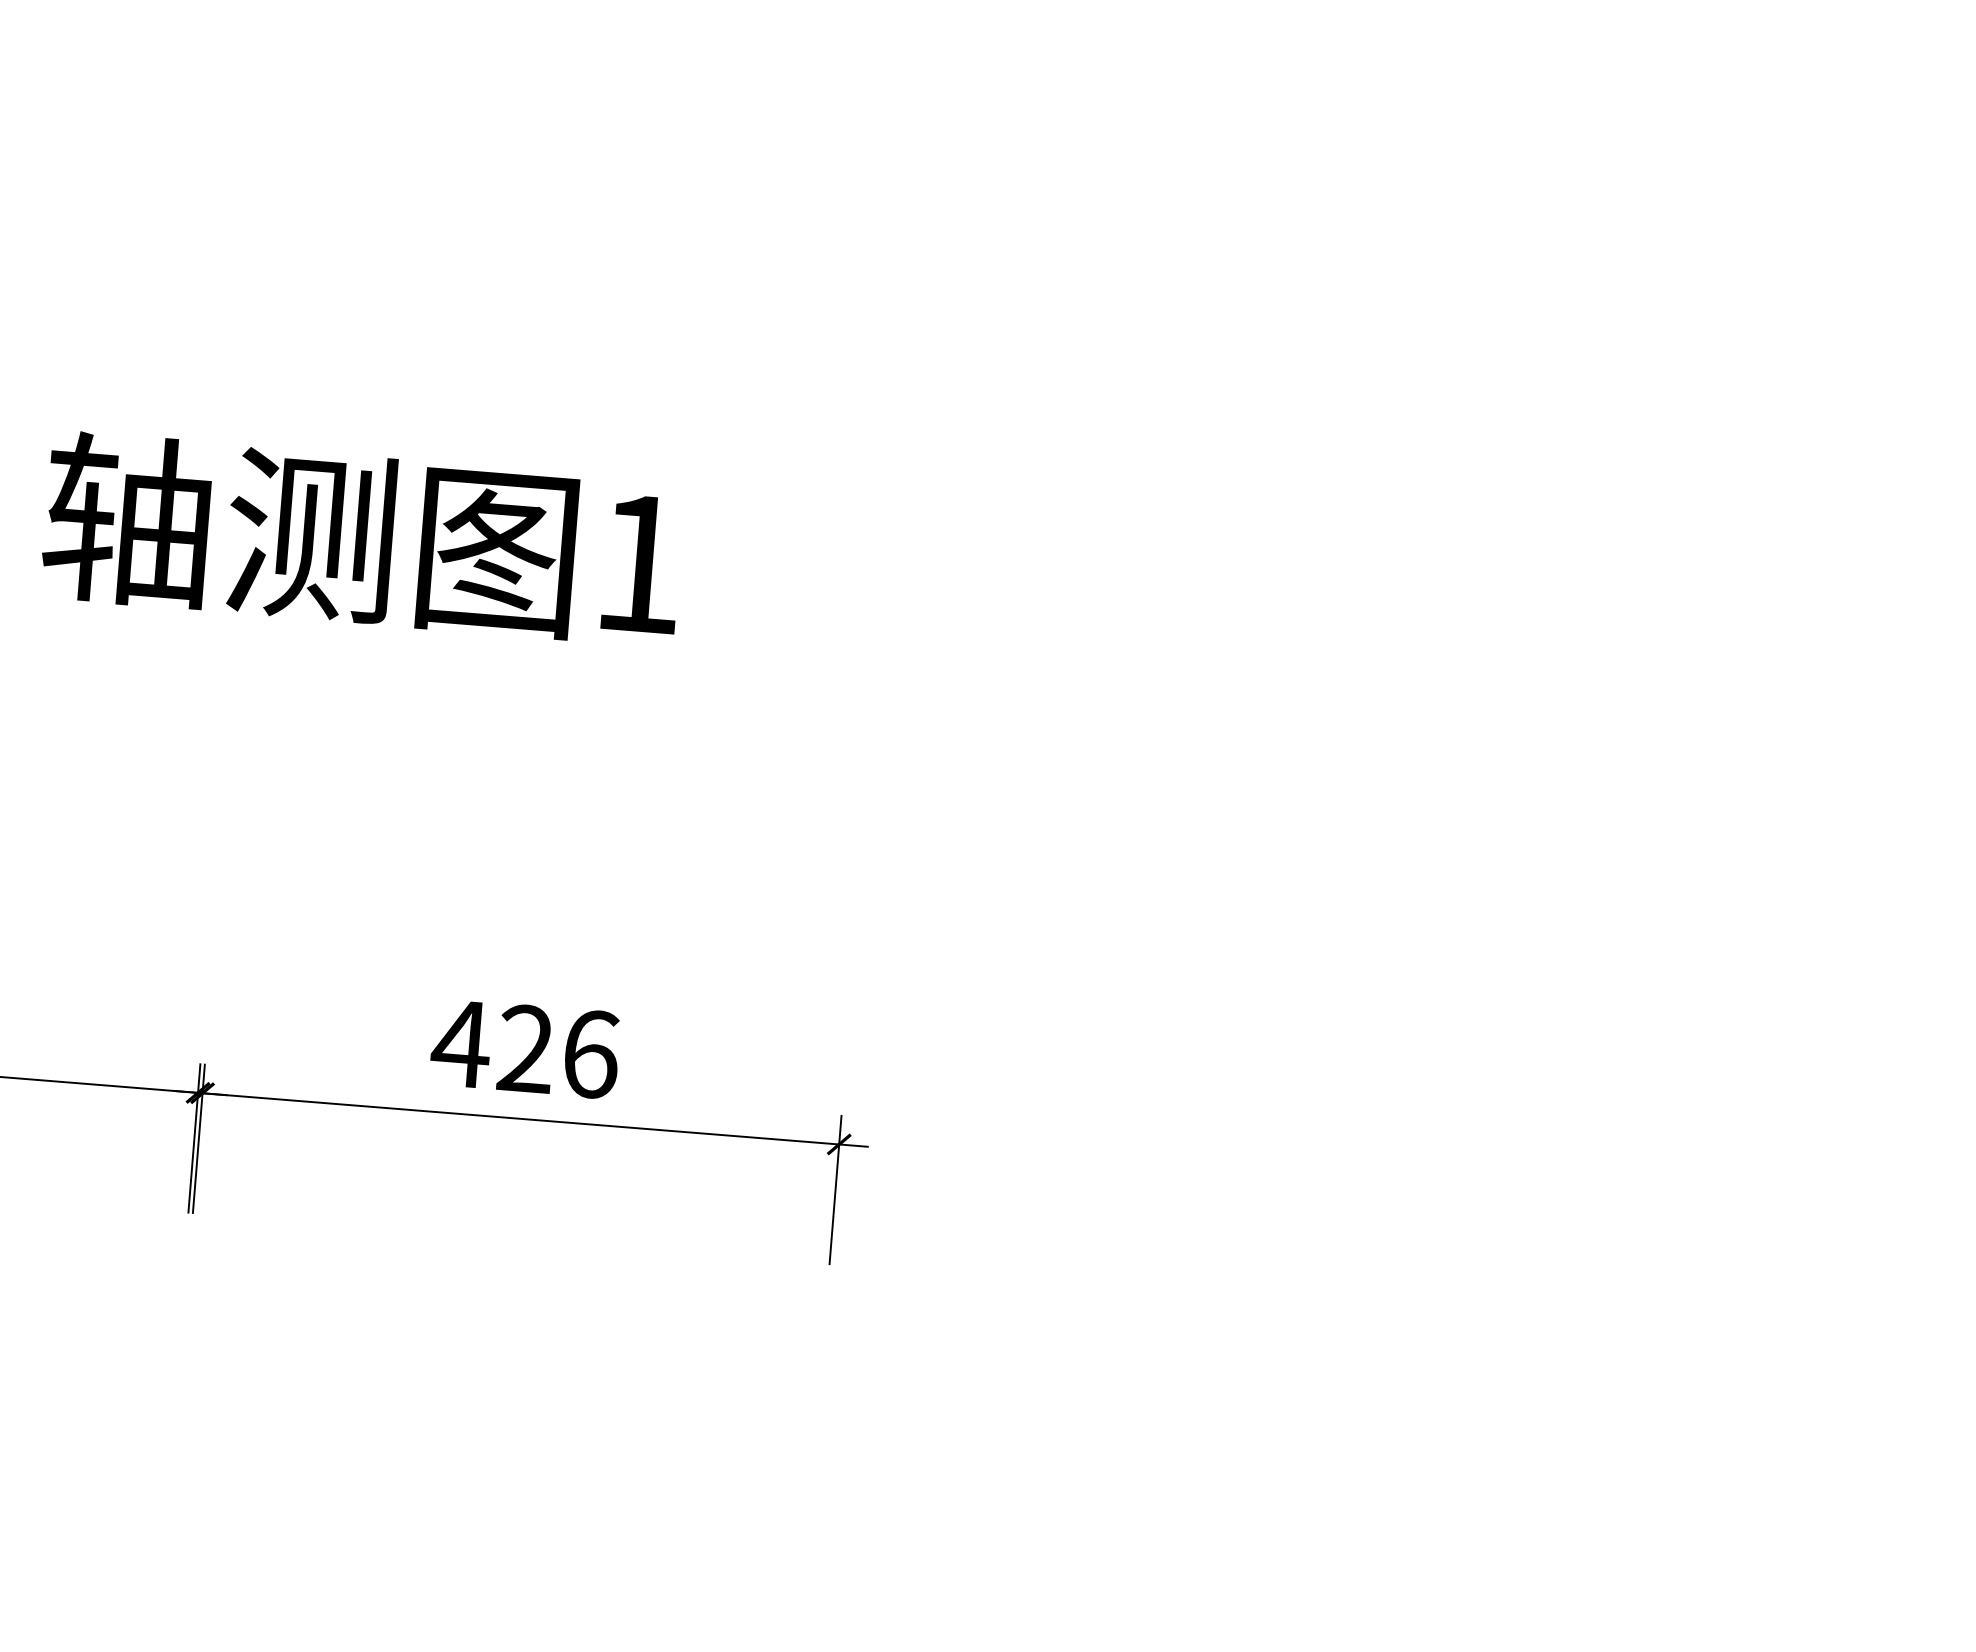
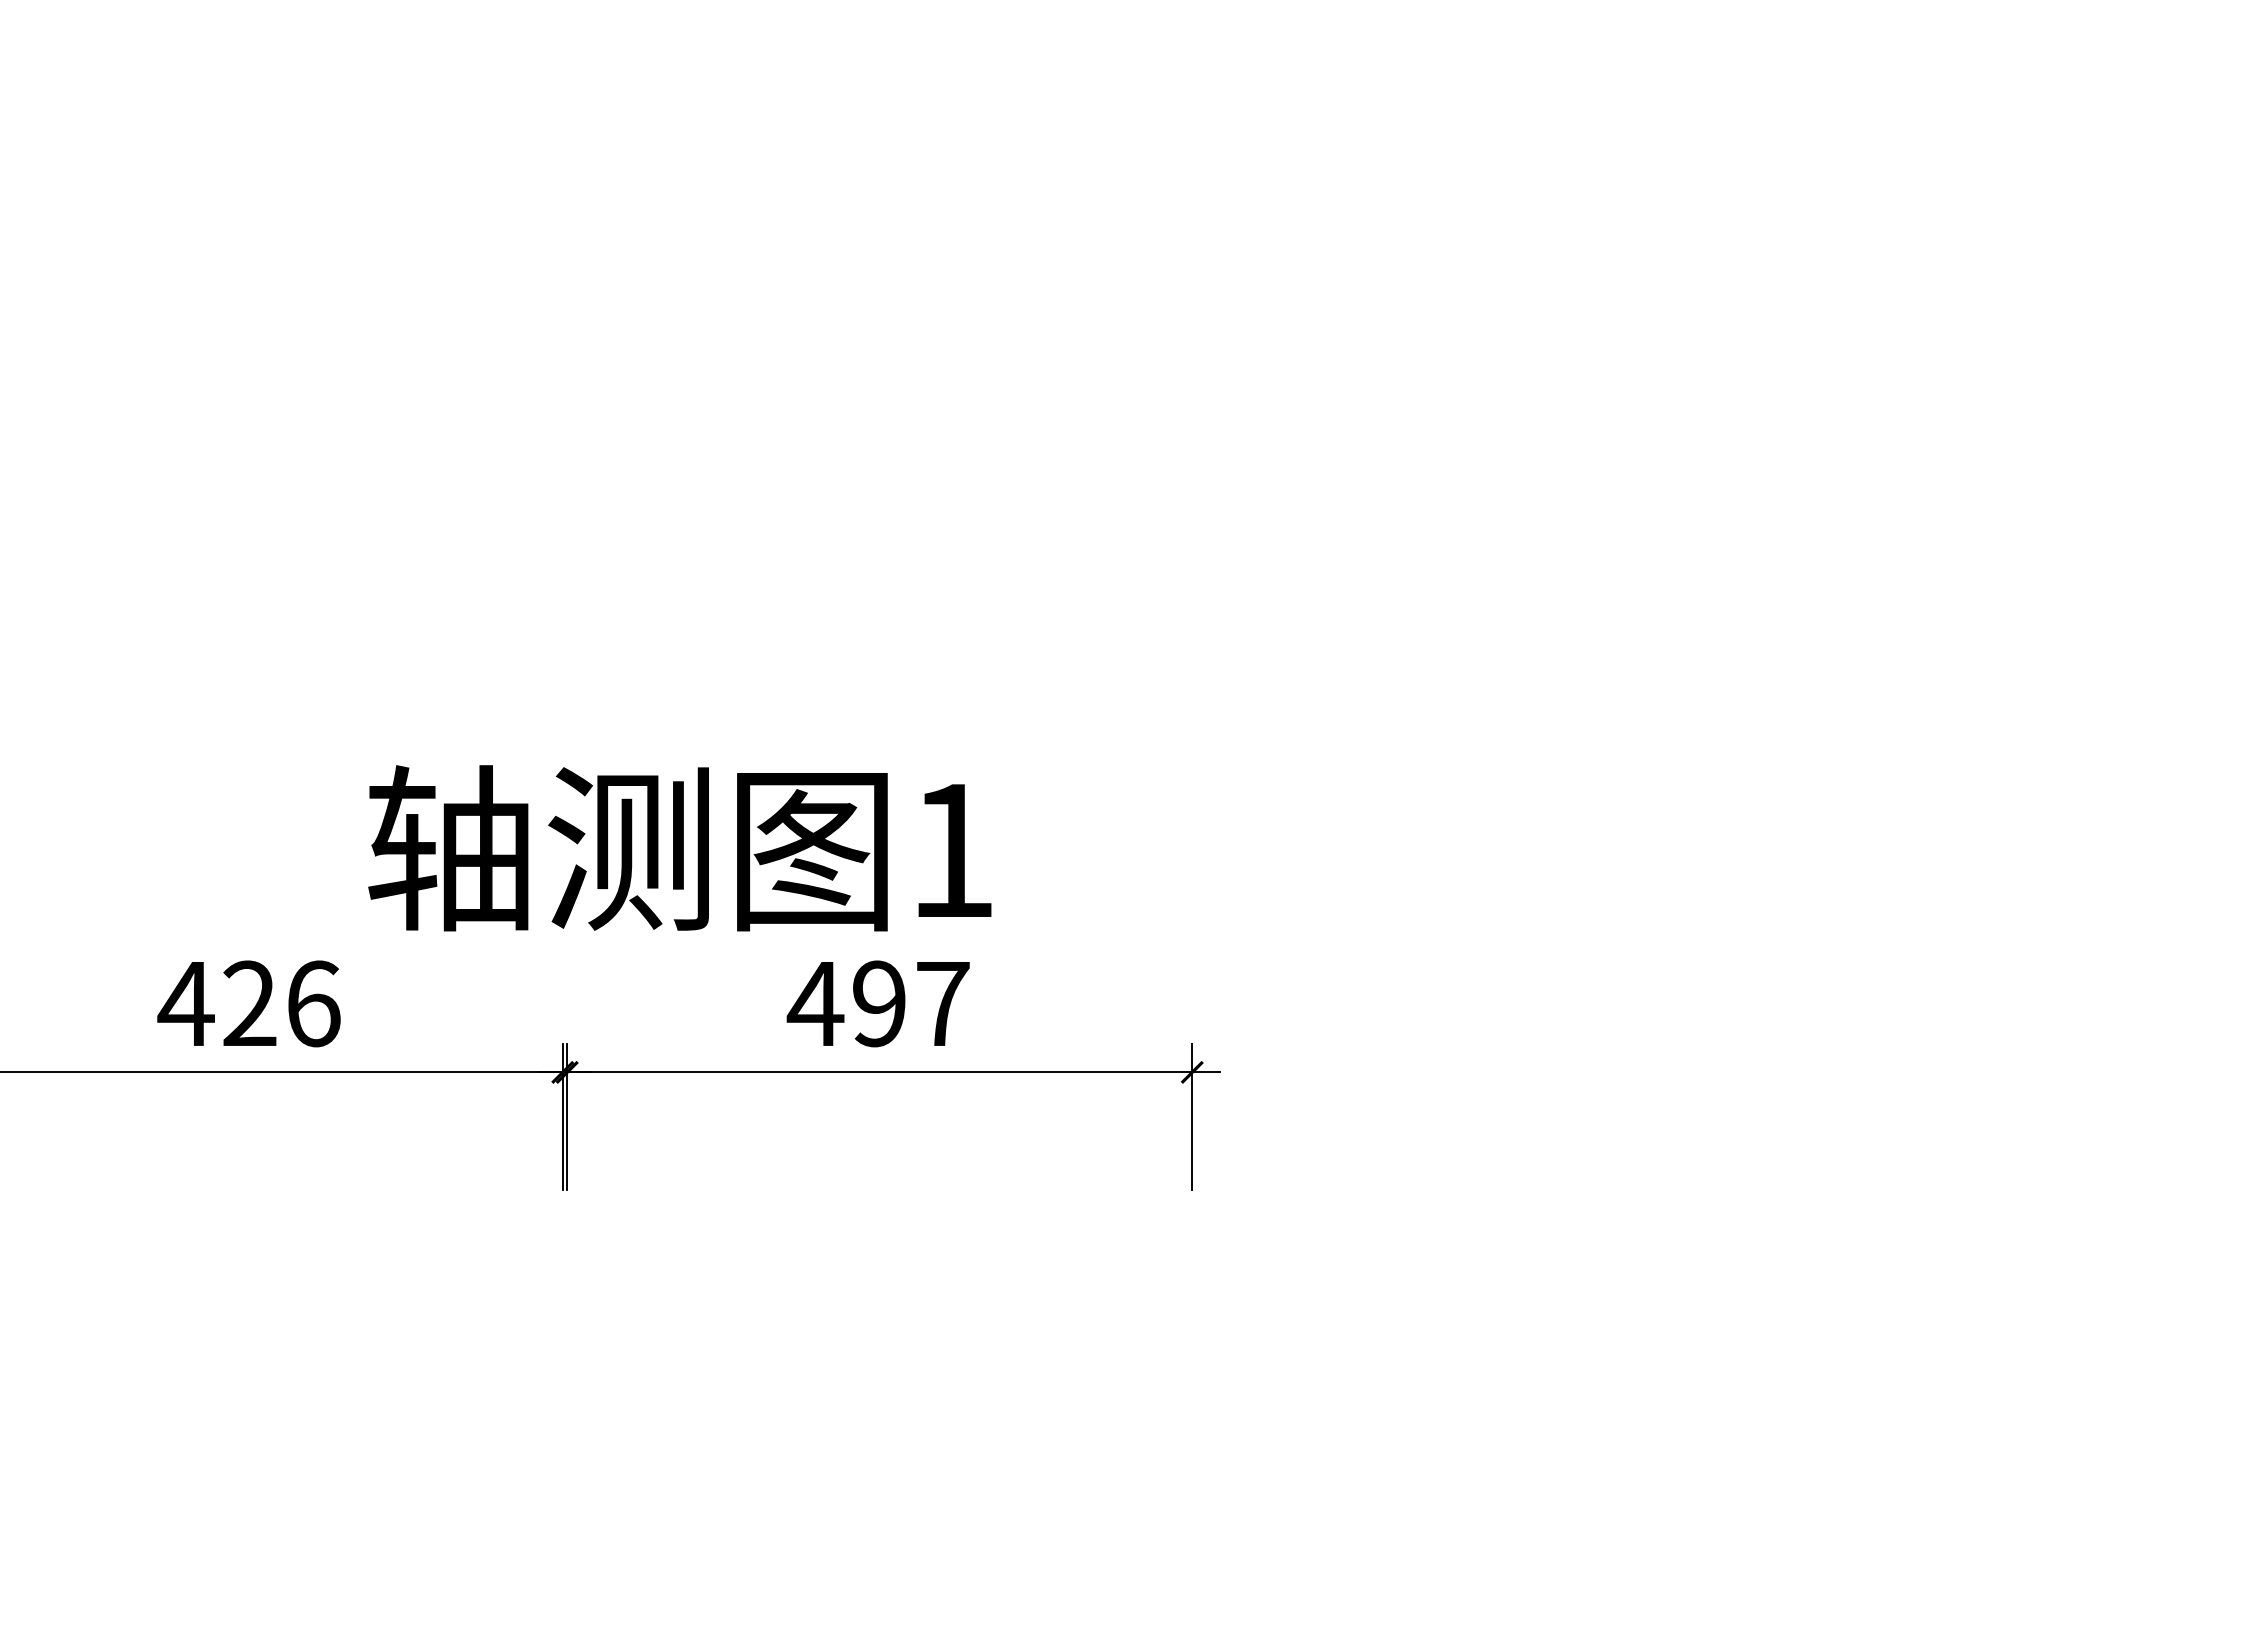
text: (362, 539) -> (679, 848), moved
text: (558, 1051) -> (911, 1003), 426 -> 497

